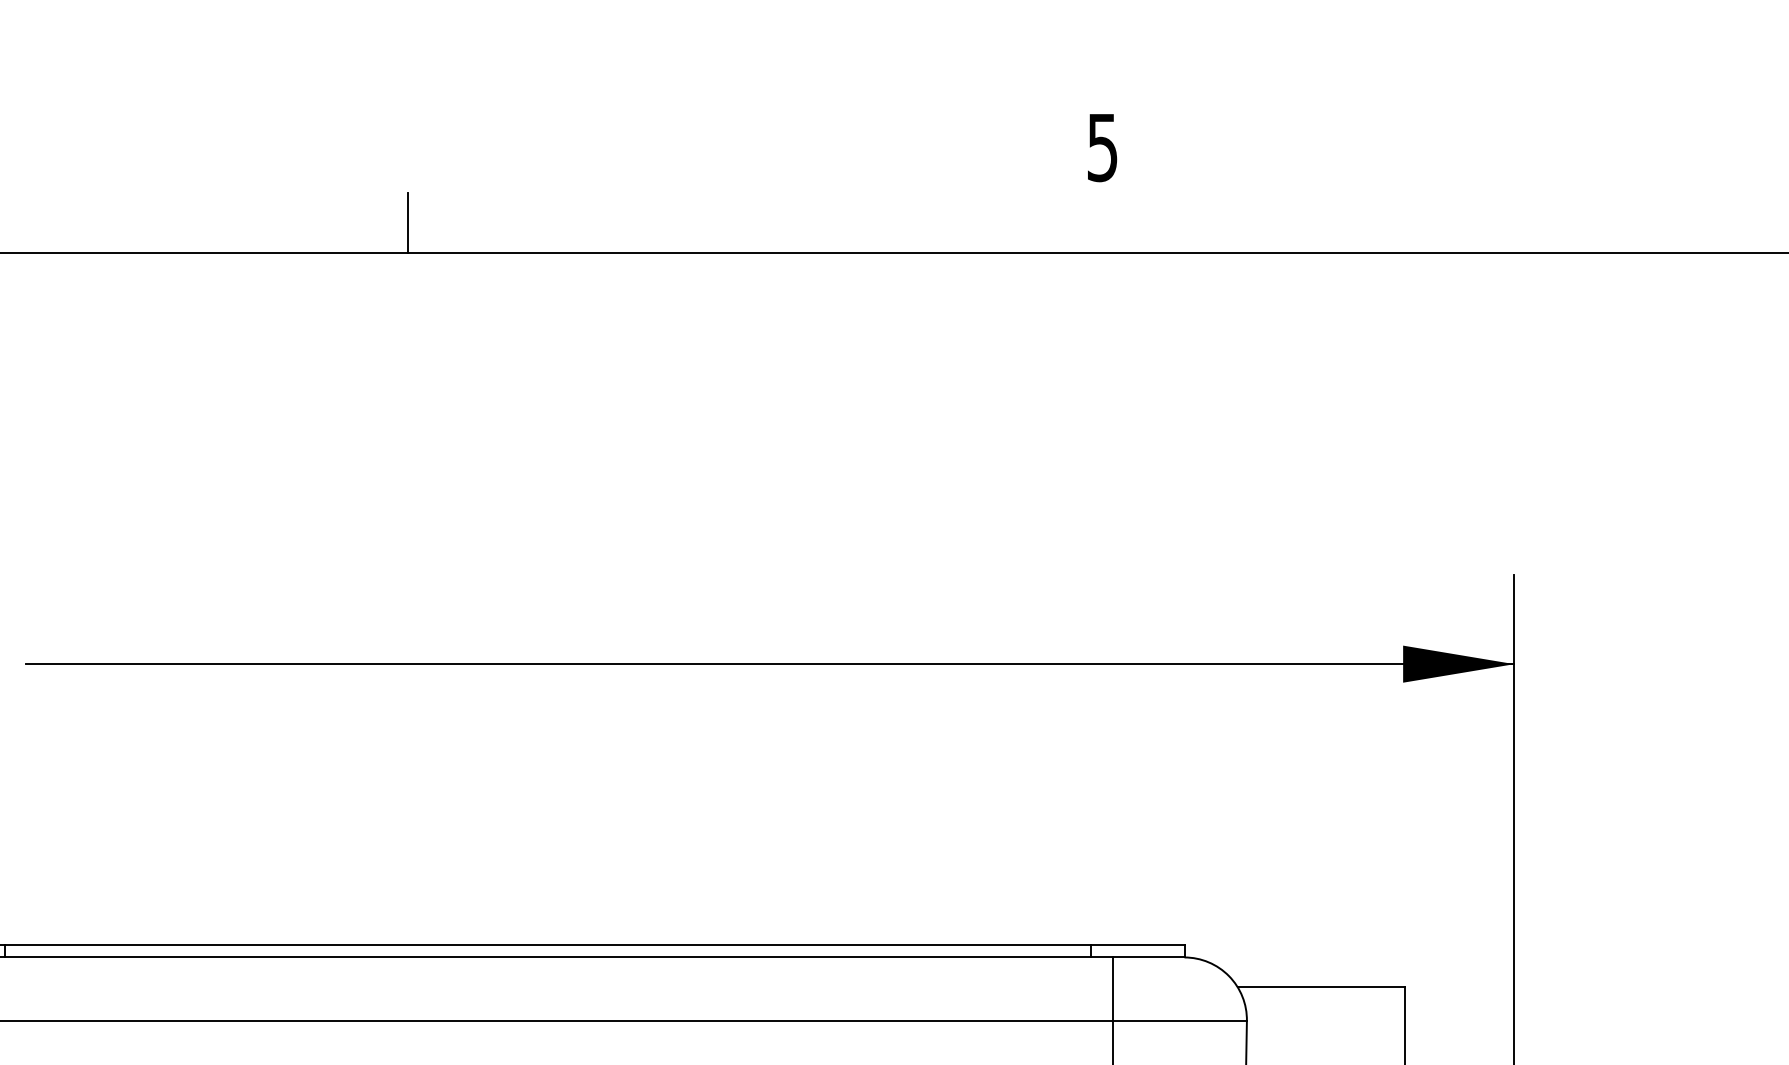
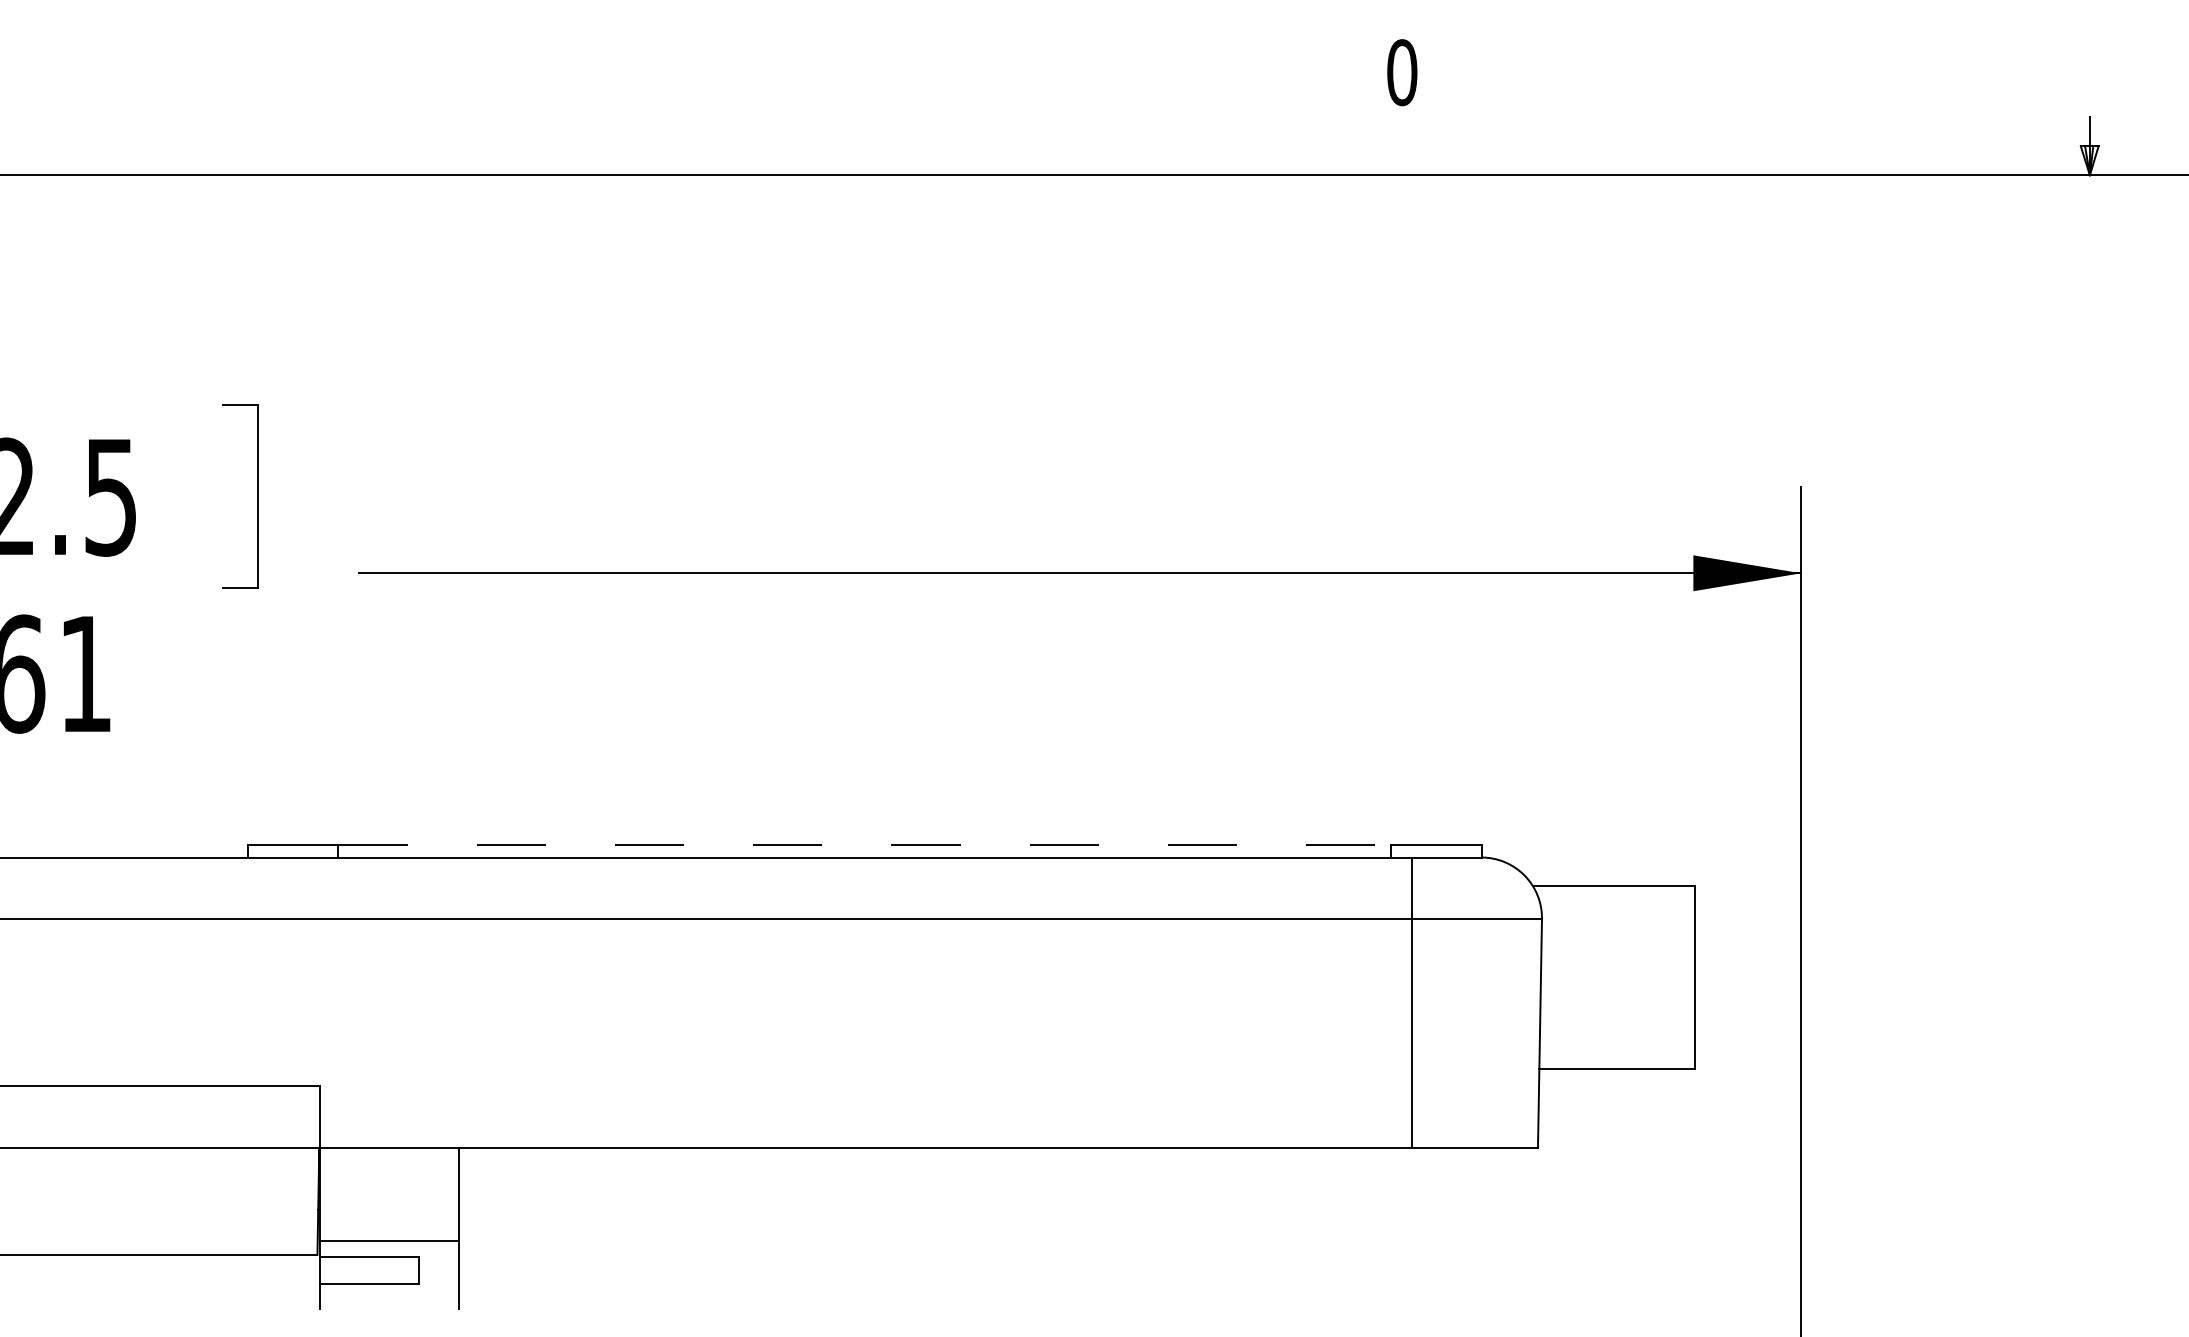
text: (1102, 147) -> (1402, 72), 5 -> 0
line: (408, 222) -> (729, 145), removed
line: (548, 945) -> (865, 845), solid -> dashed

